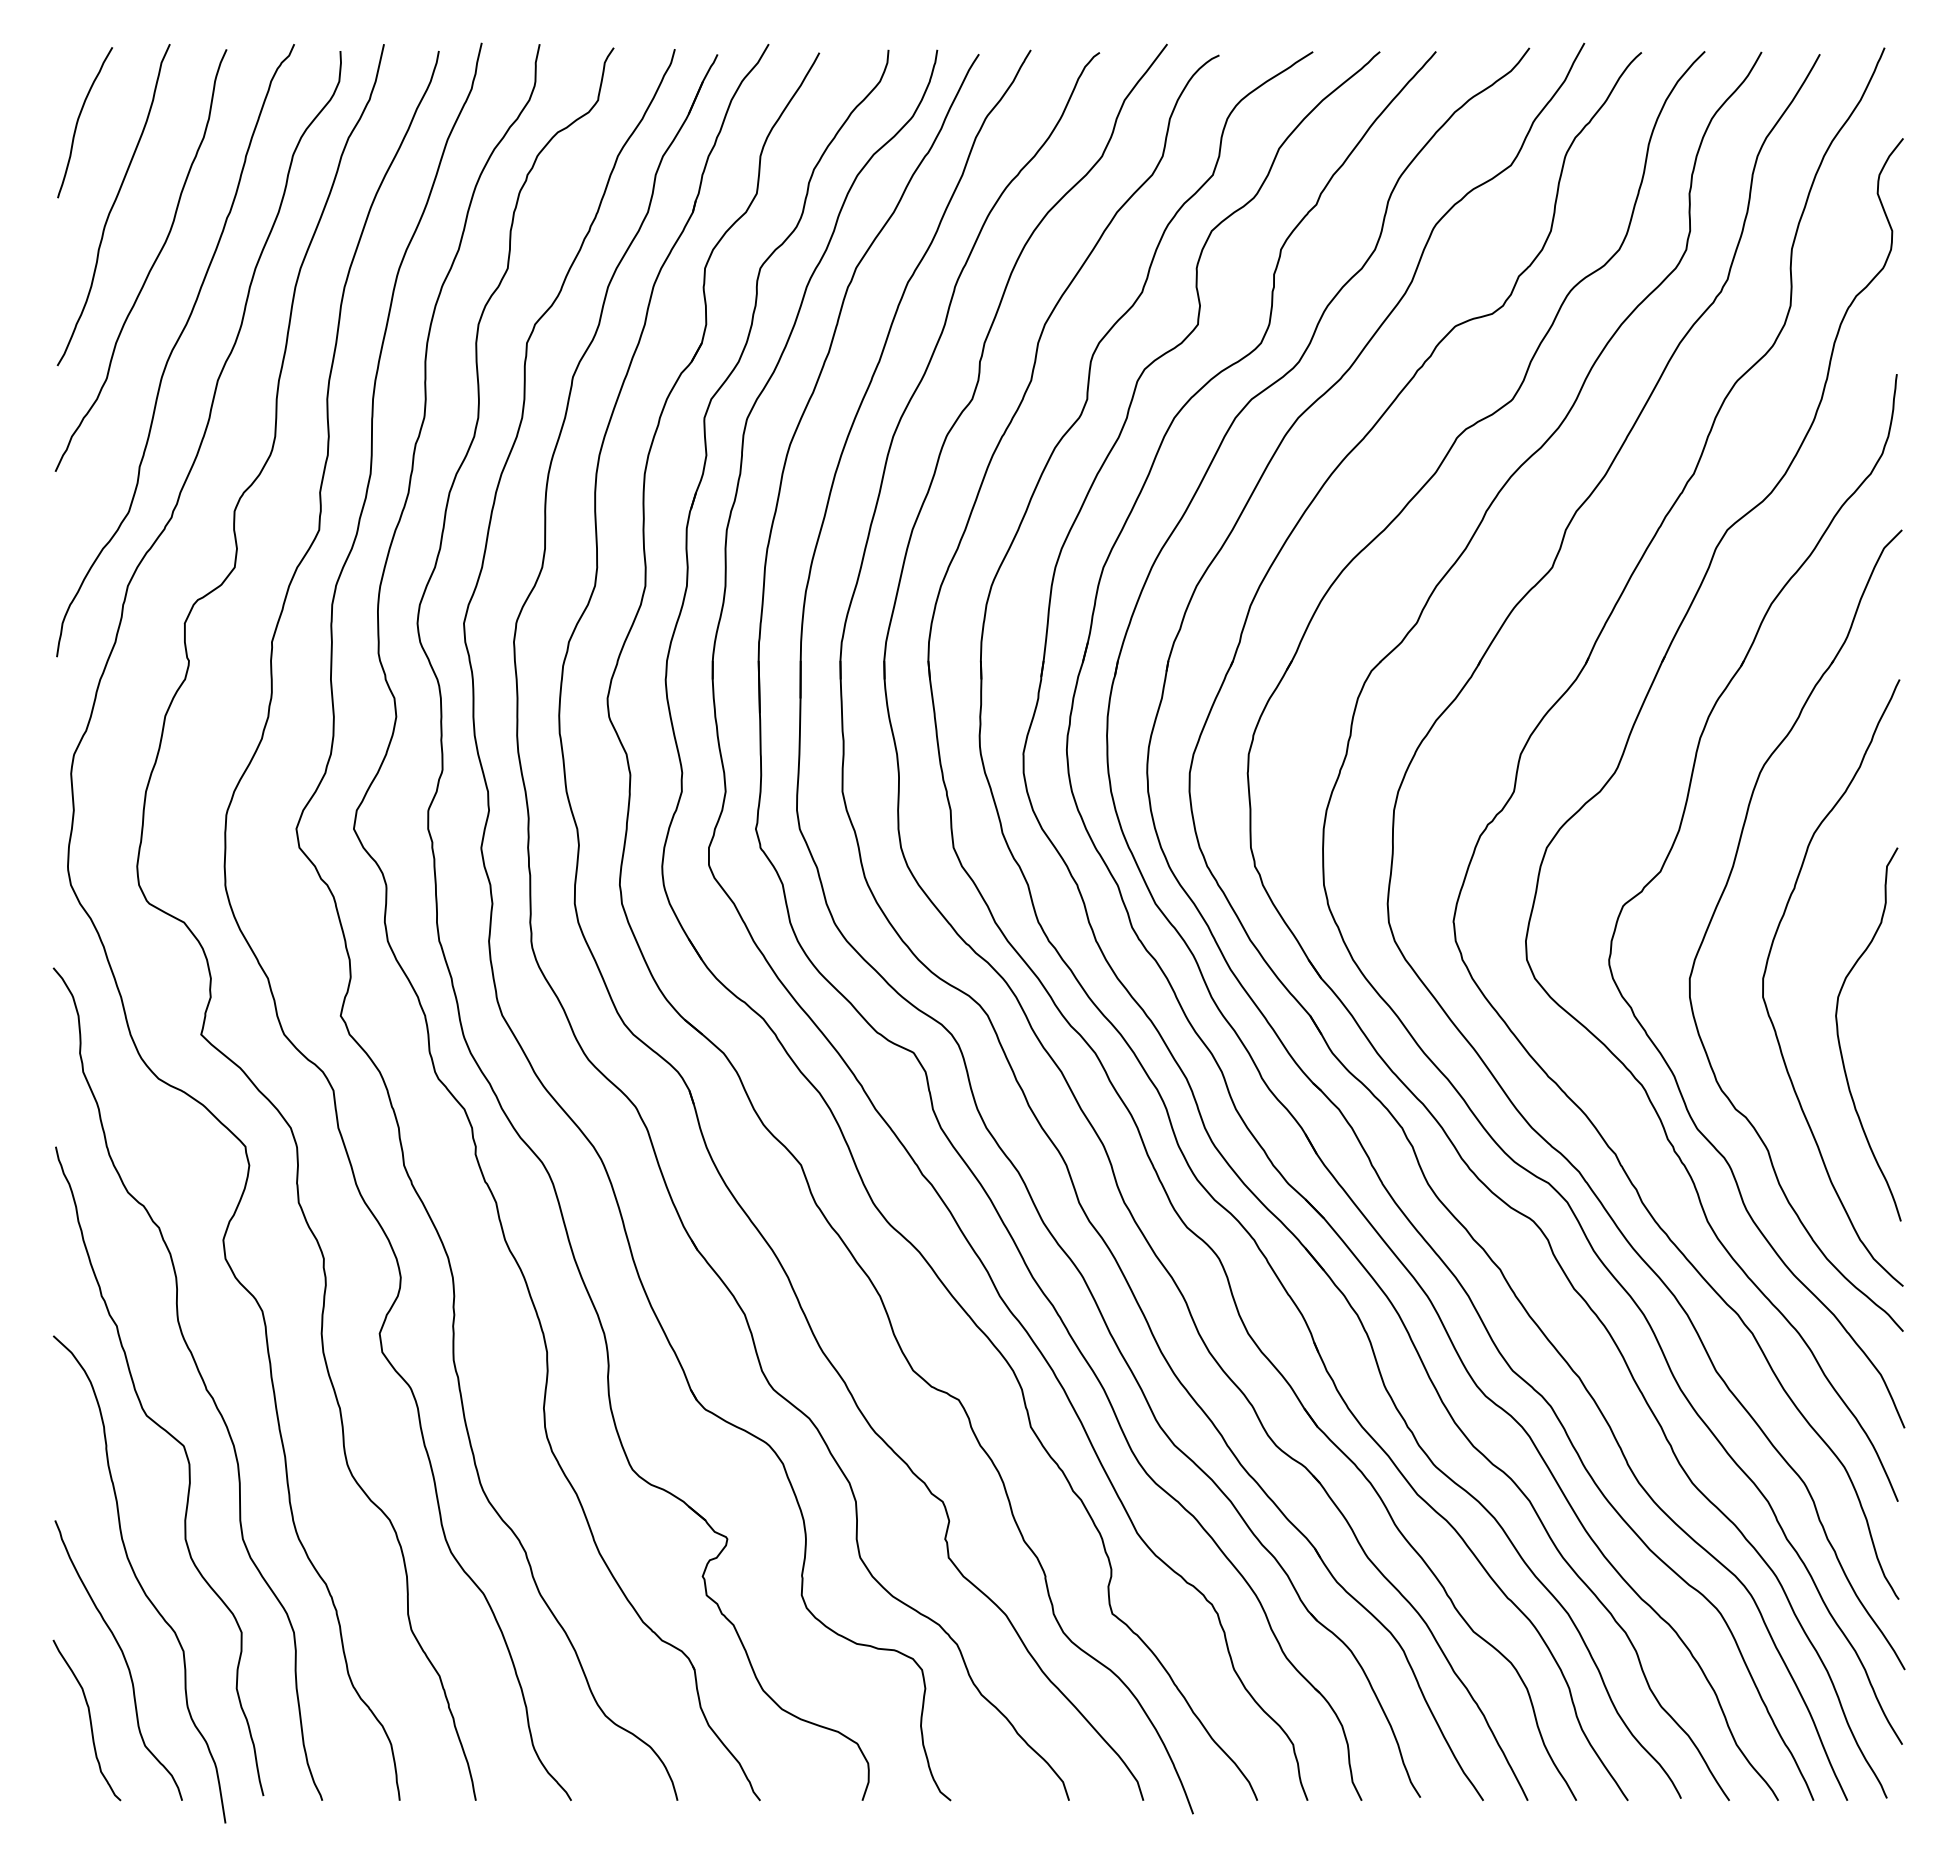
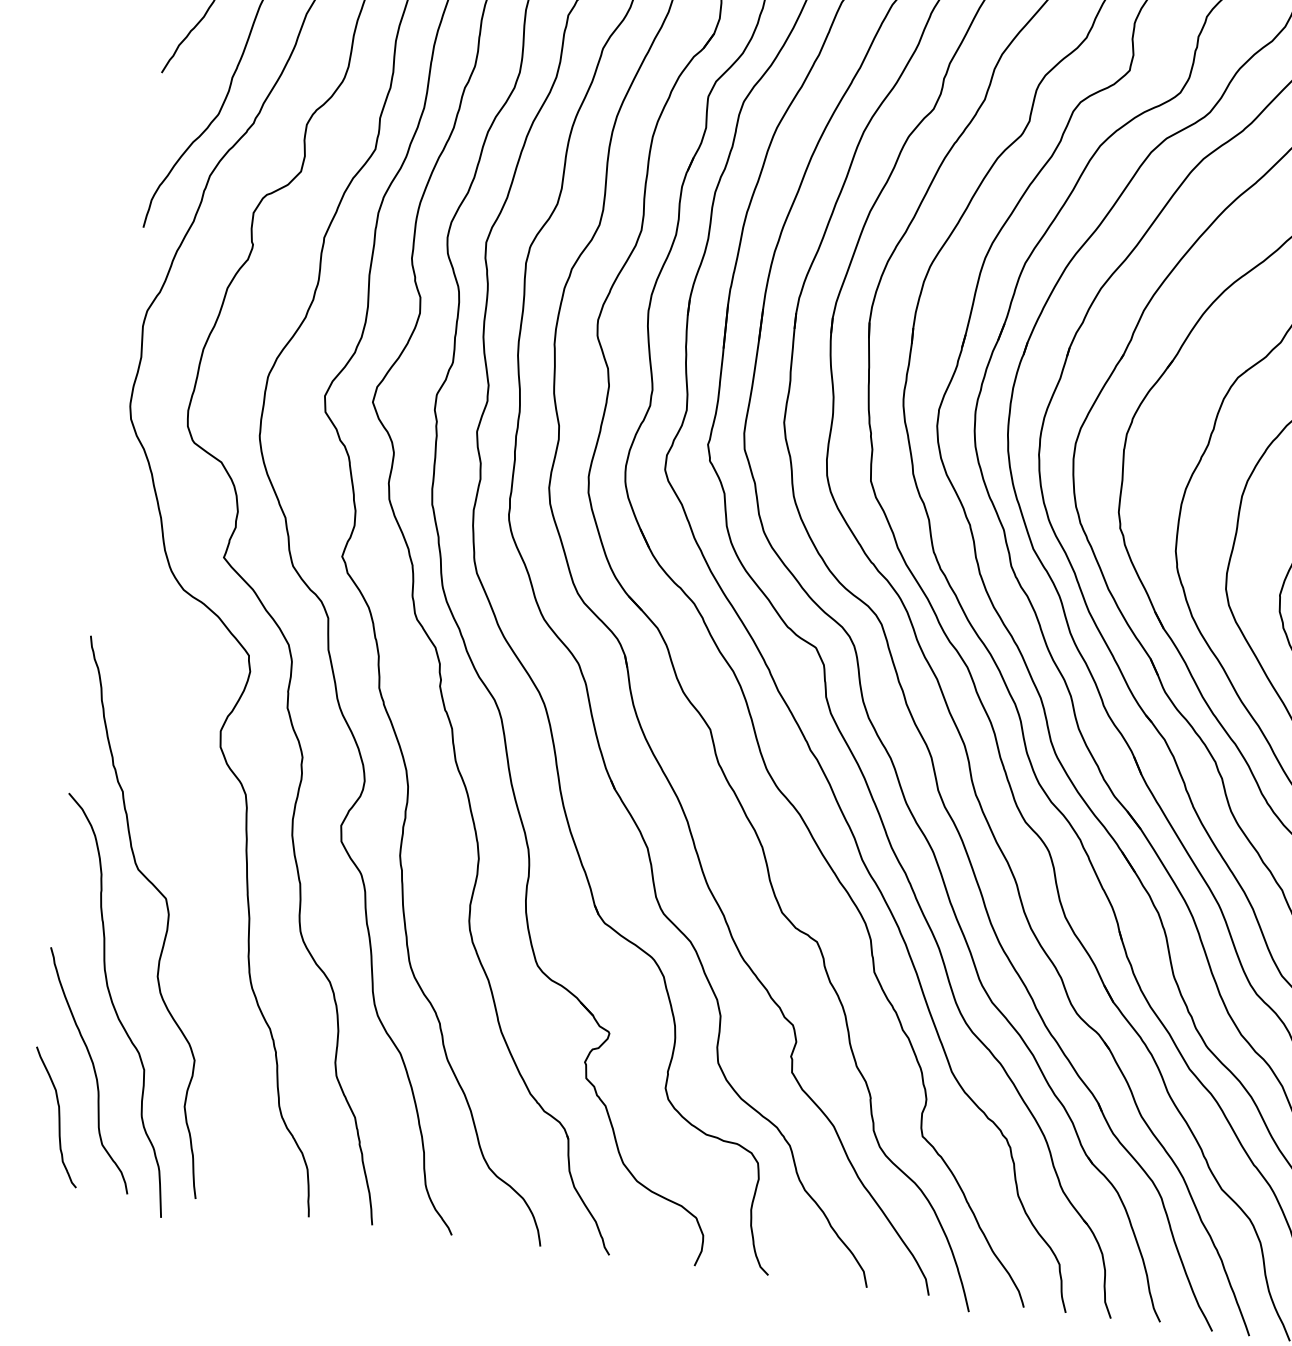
curve: (200, 1377) -> (187, 843), removed

